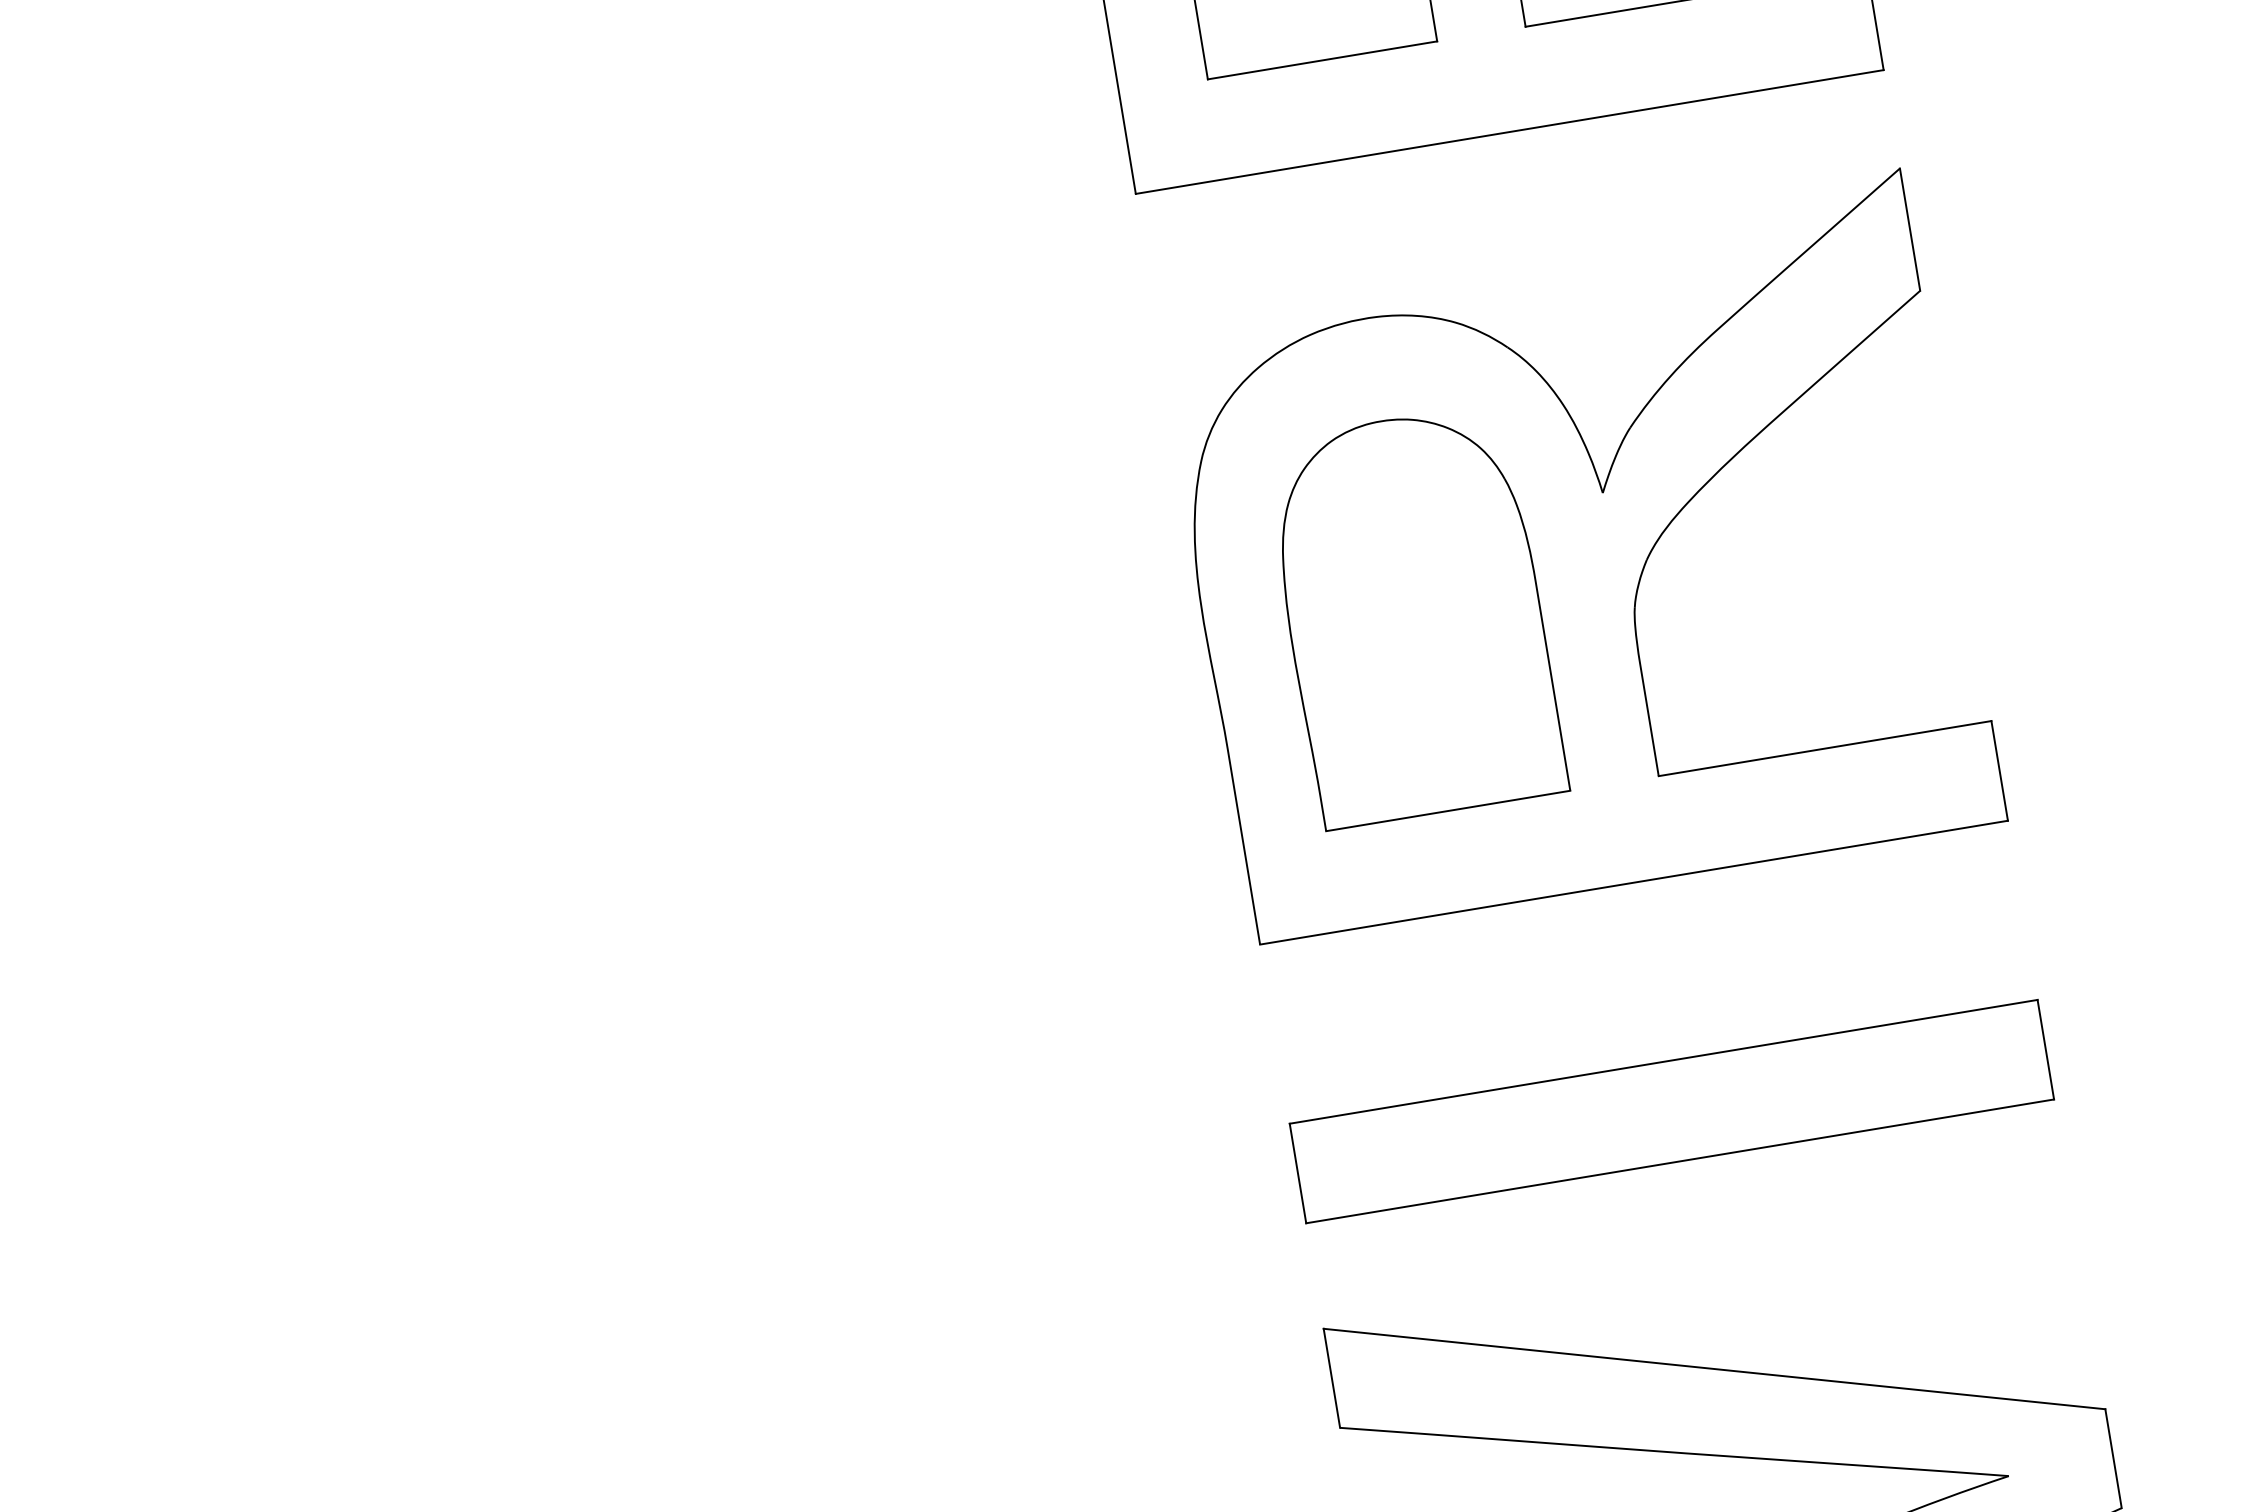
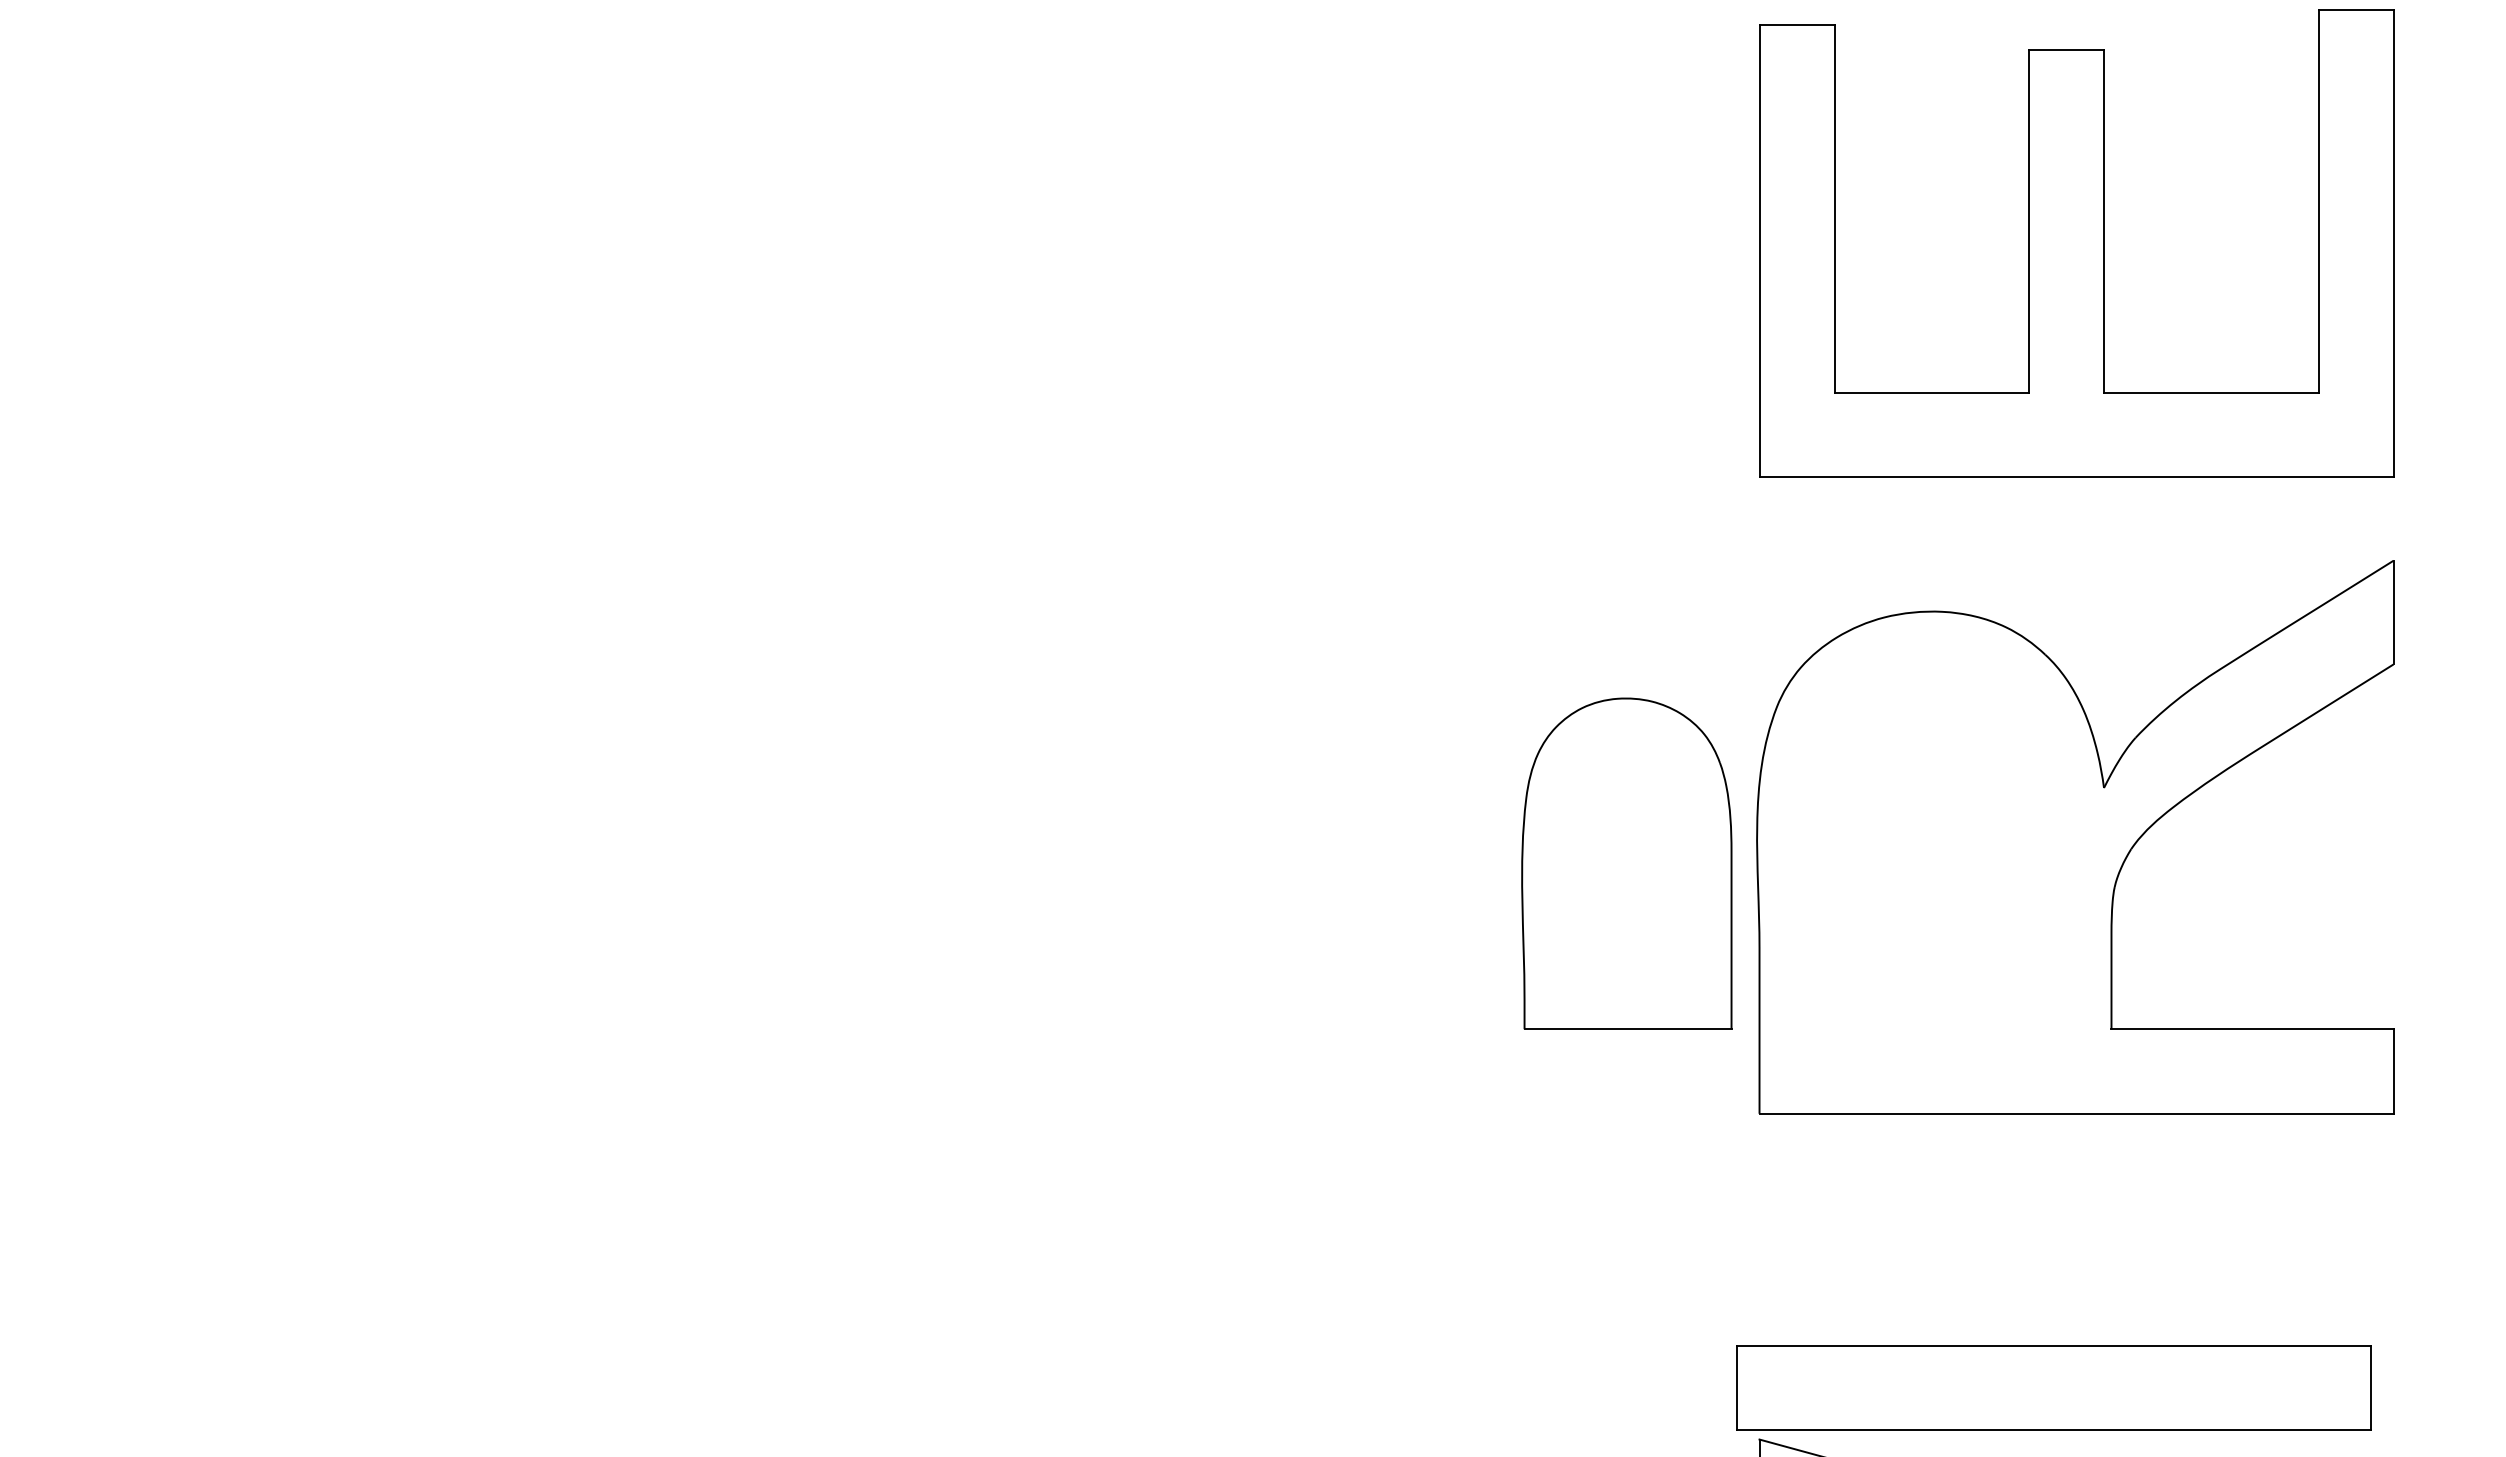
part: (1414, 615) -> (1626, 863), moved
part: (1671, 1111) -> (2053, 1387), moved

